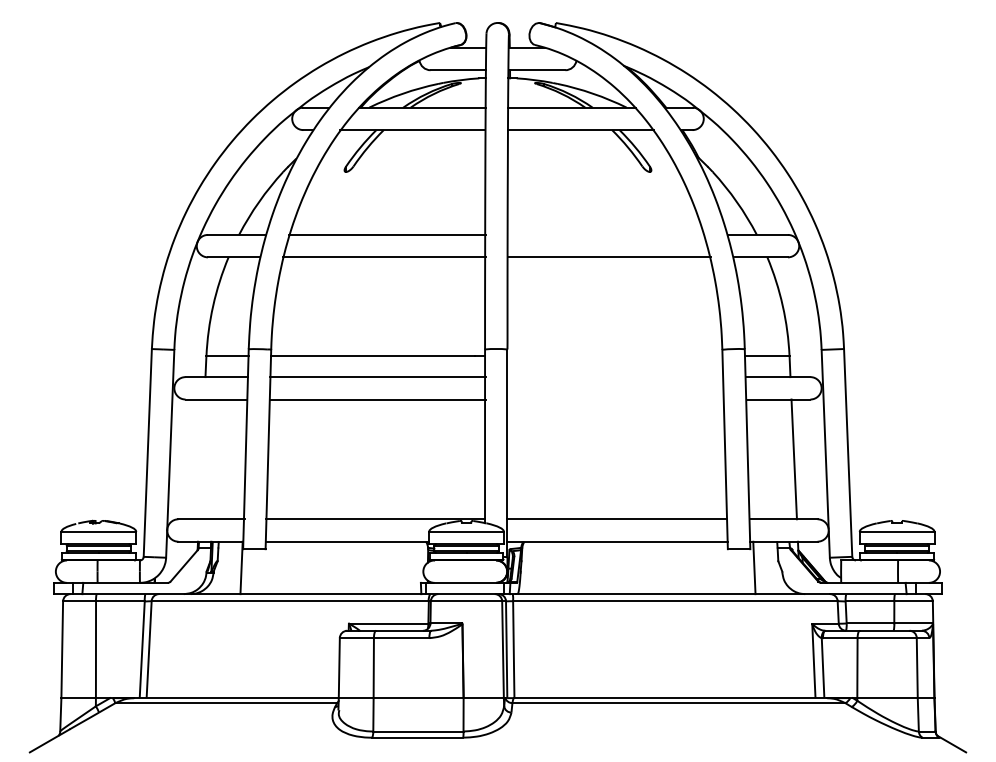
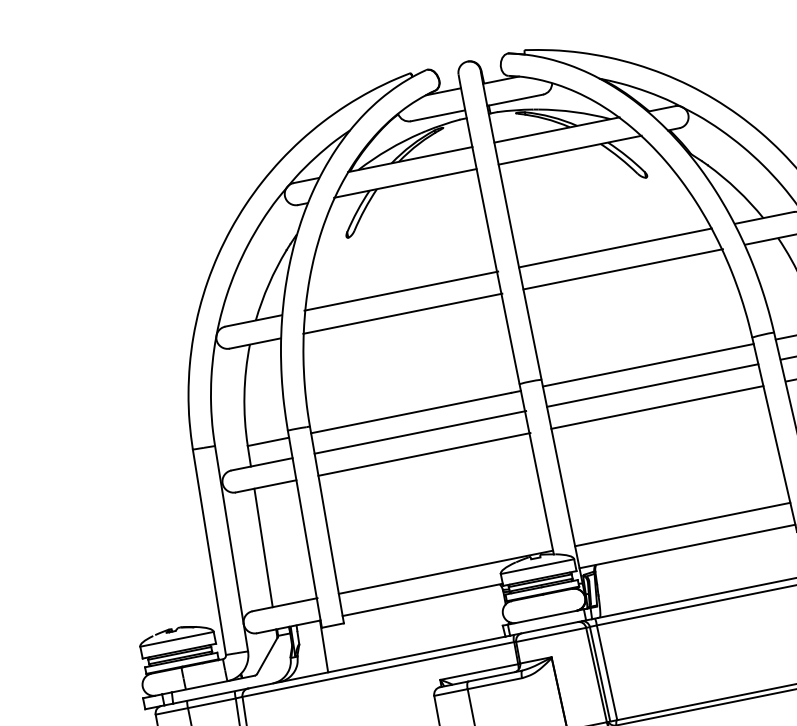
line: (605, 234) -> (614, 247), added
line: (614, 356) -> (647, 365), added
line: (615, 377) -> (652, 385), added
line: (615, 399) -> (657, 407), added
line: (201, 459) -> (263, 548), added

